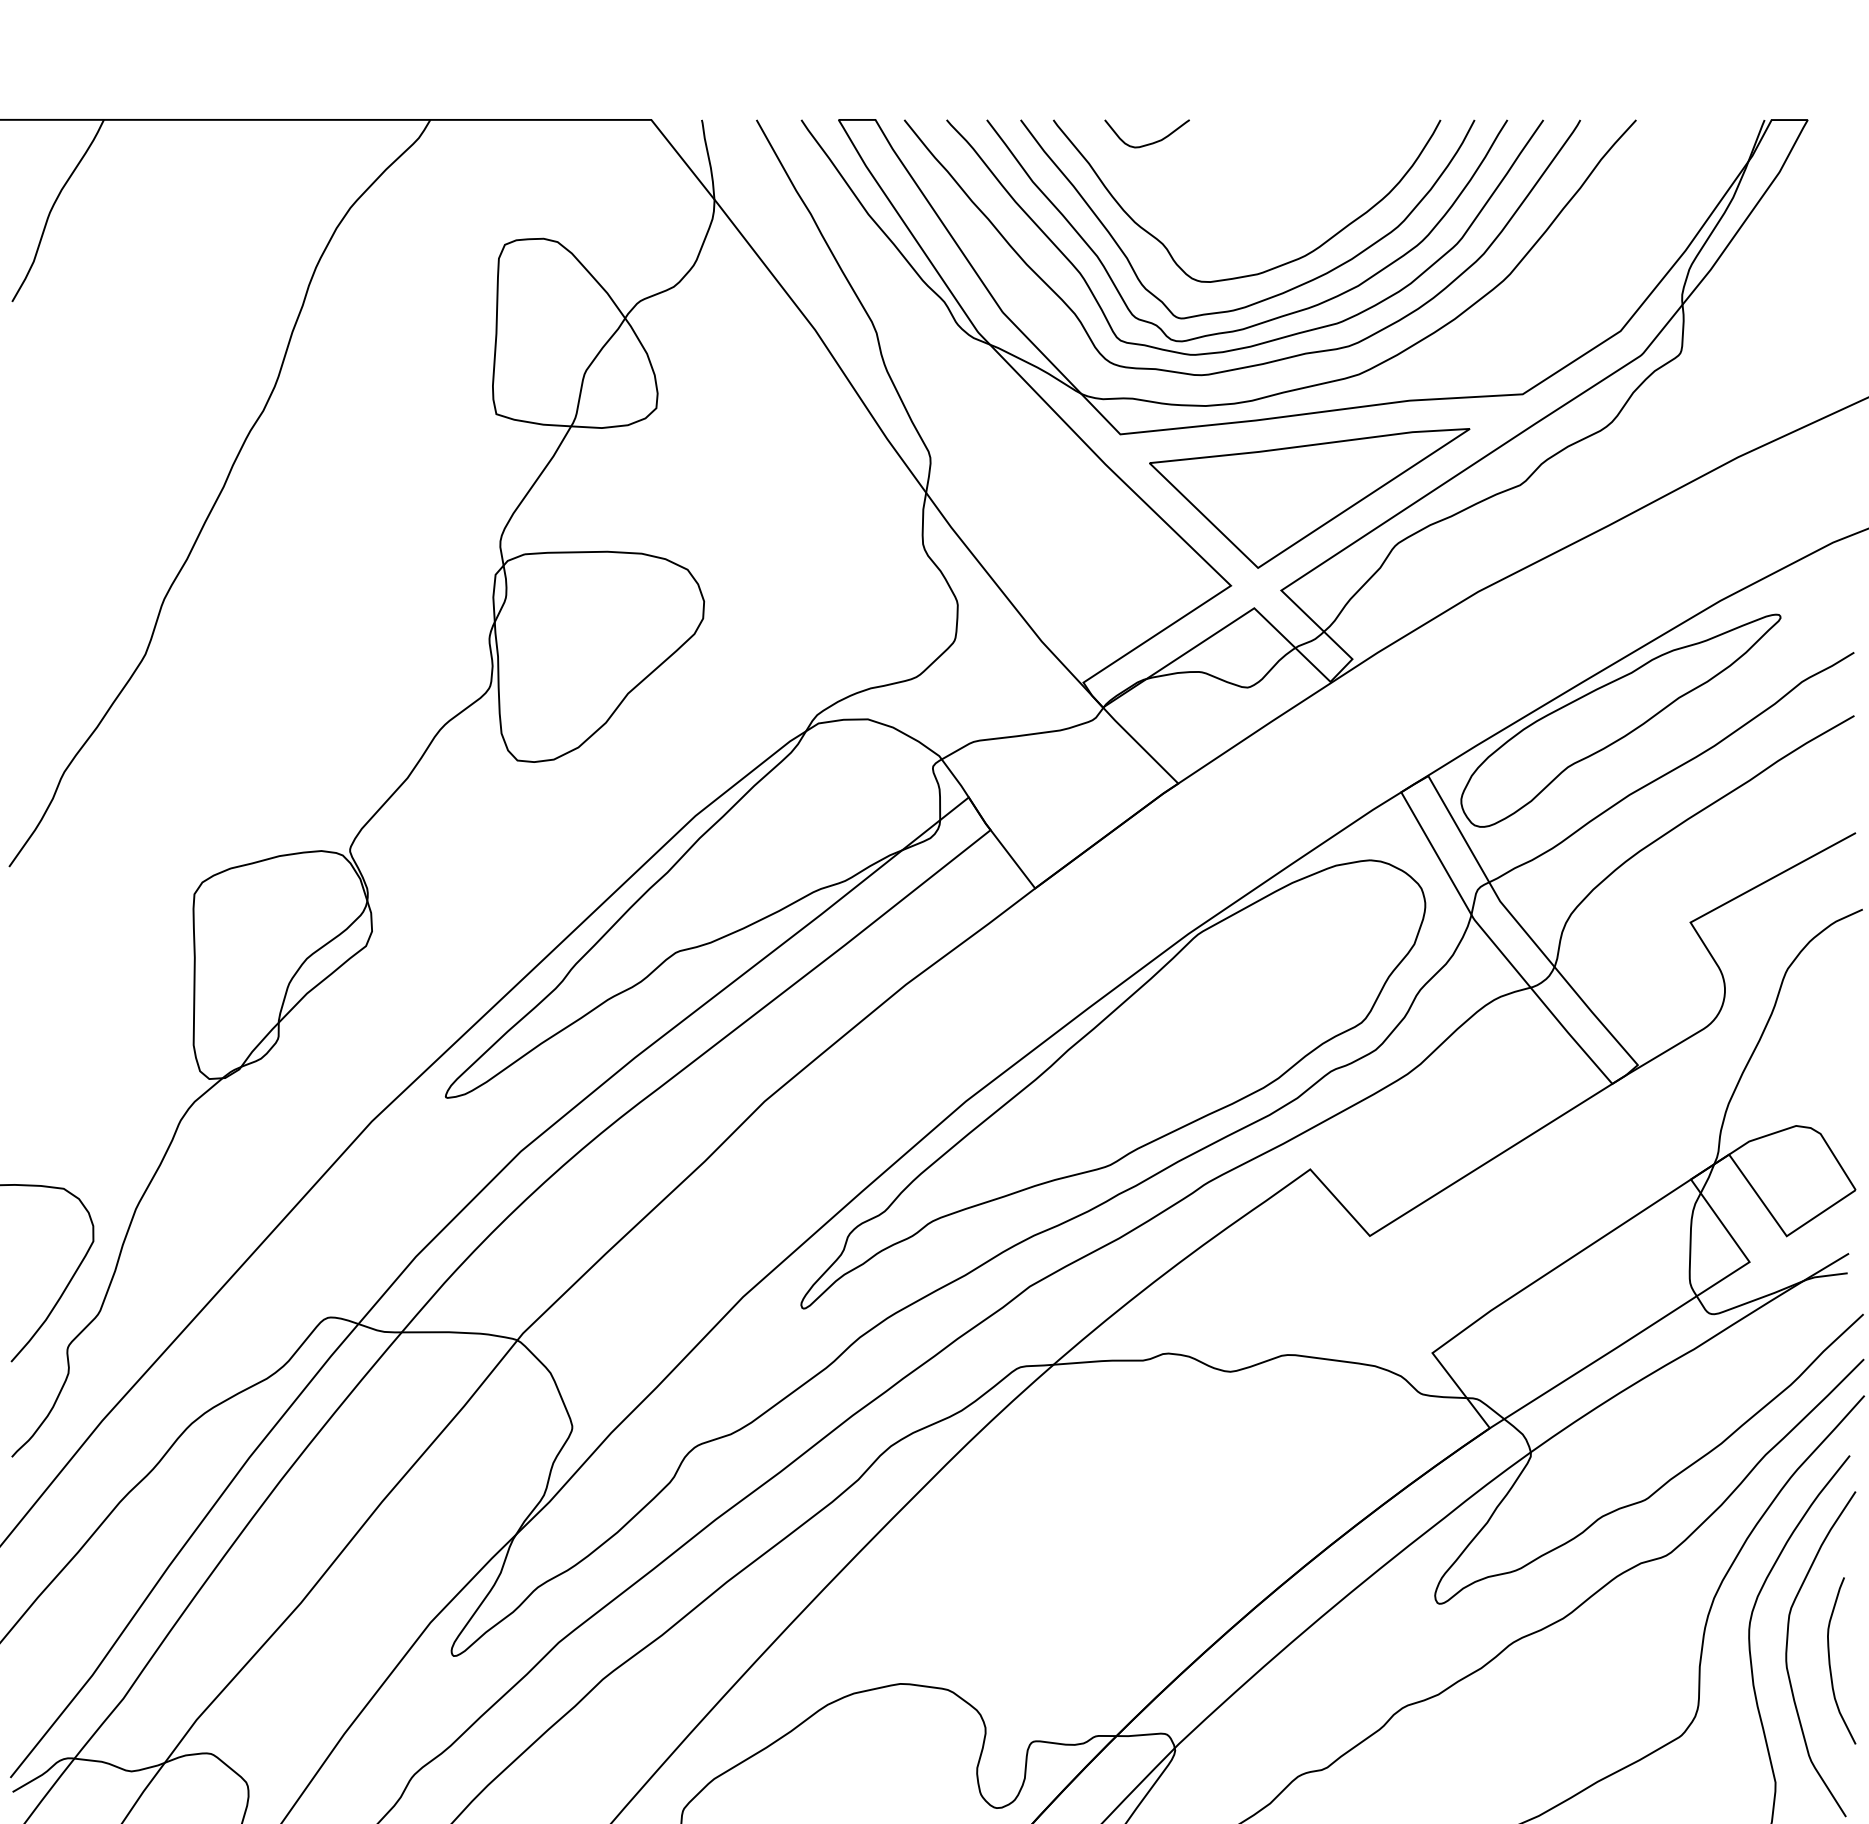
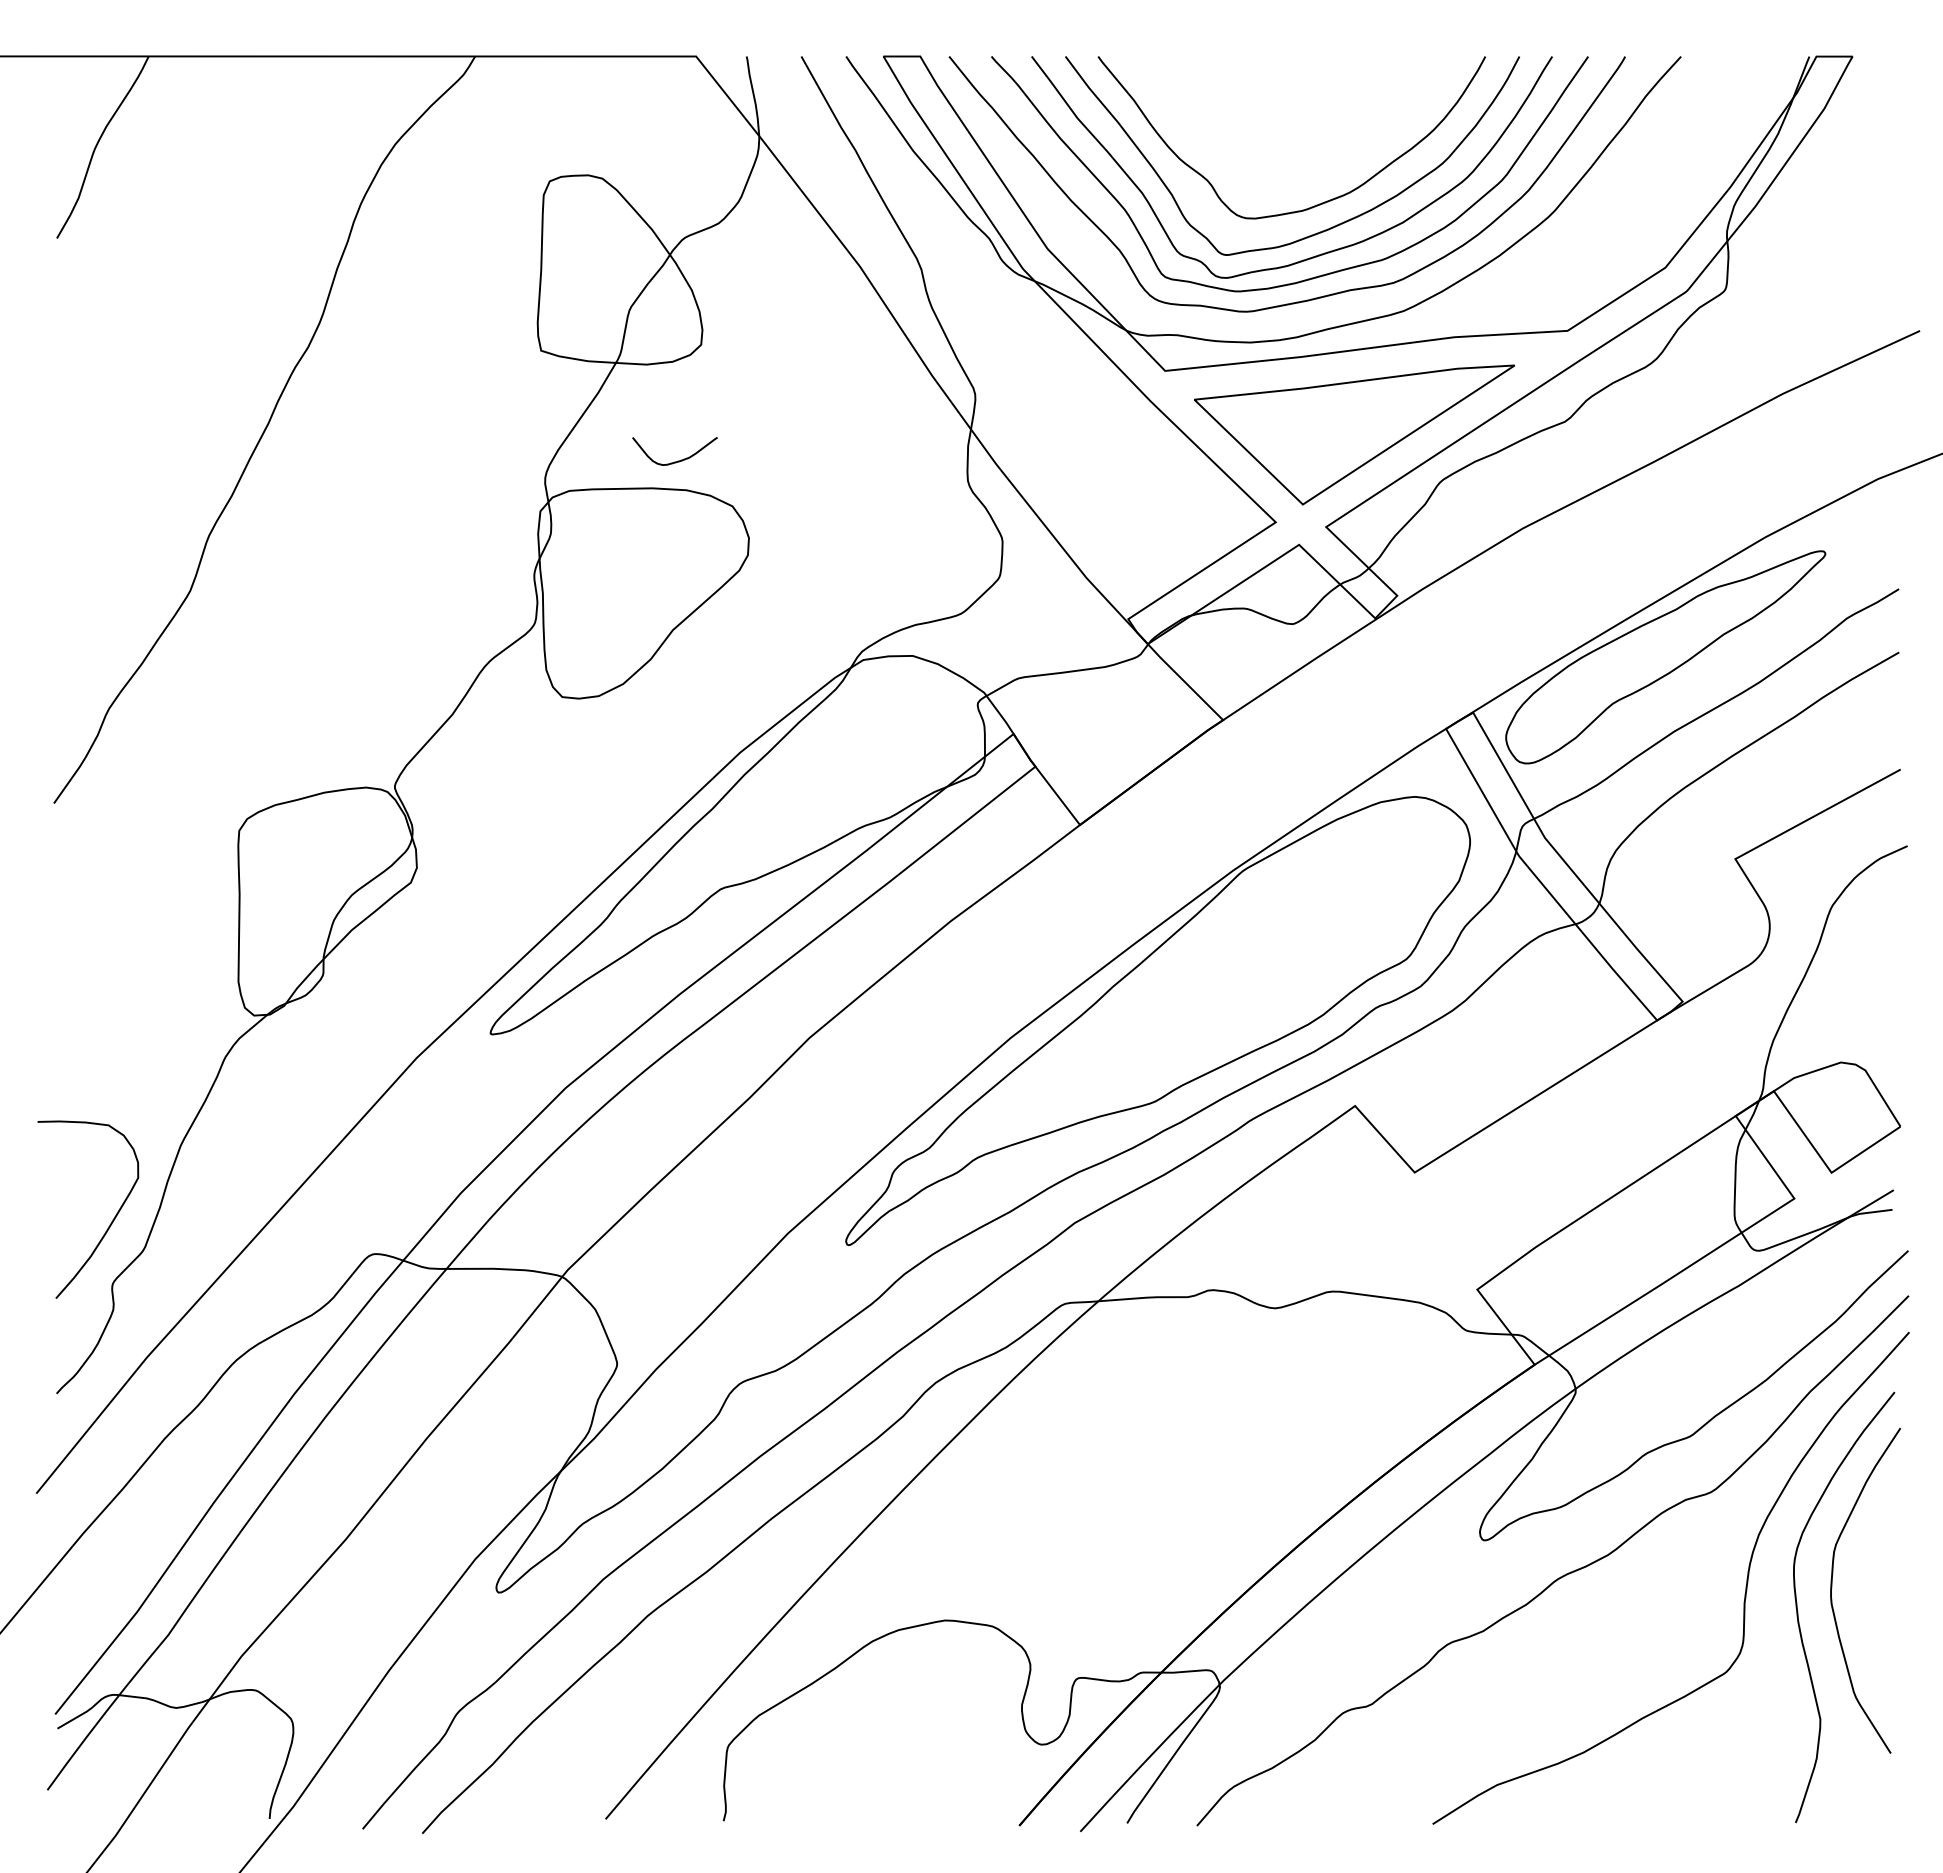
curve: (1149, 142) -> (677, 460), moved
curve: (1830, 1660) -> (1875, 1597), removed

